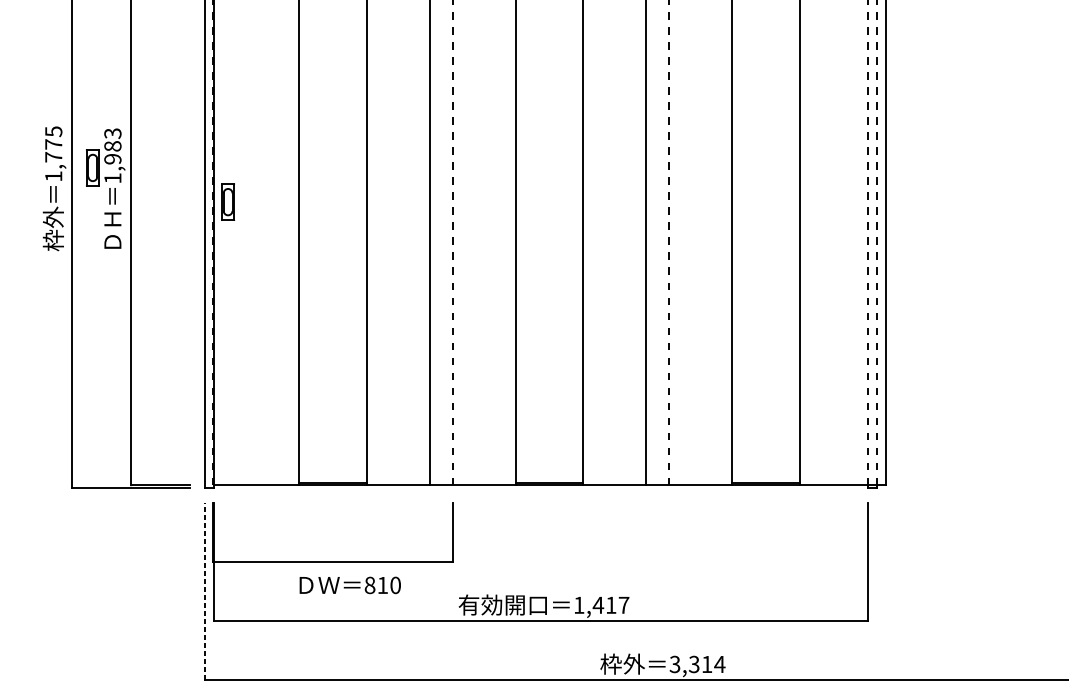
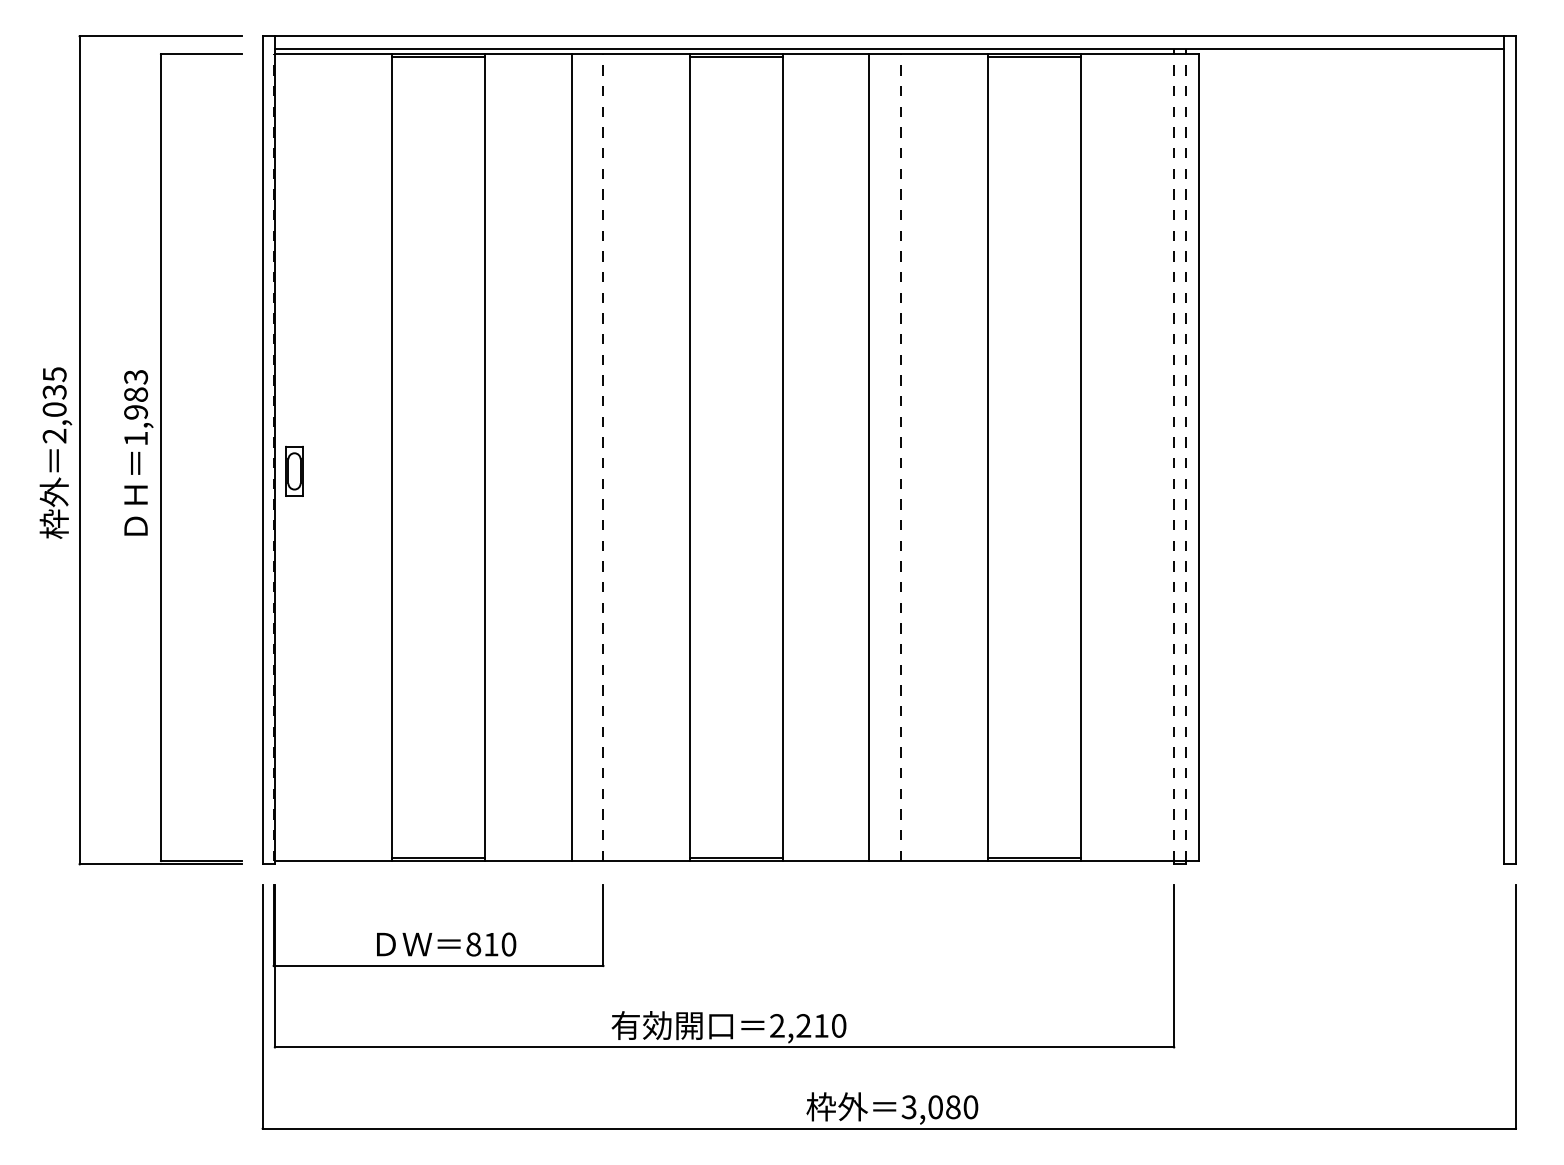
text: (53, 160) -> (54, 413), 1,775 -> 2,035
part: (92, 168) -> (108, 424), removed
text: (350, 585) -> (446, 944), moved
line: (204, 591) -> (262, 1006), dashed -> solid
text: (601, 605) -> (808, 1025), 1,417 -> 2,210
text: (707, 664) -> (953, 1107), 3,314 -> 3,080

